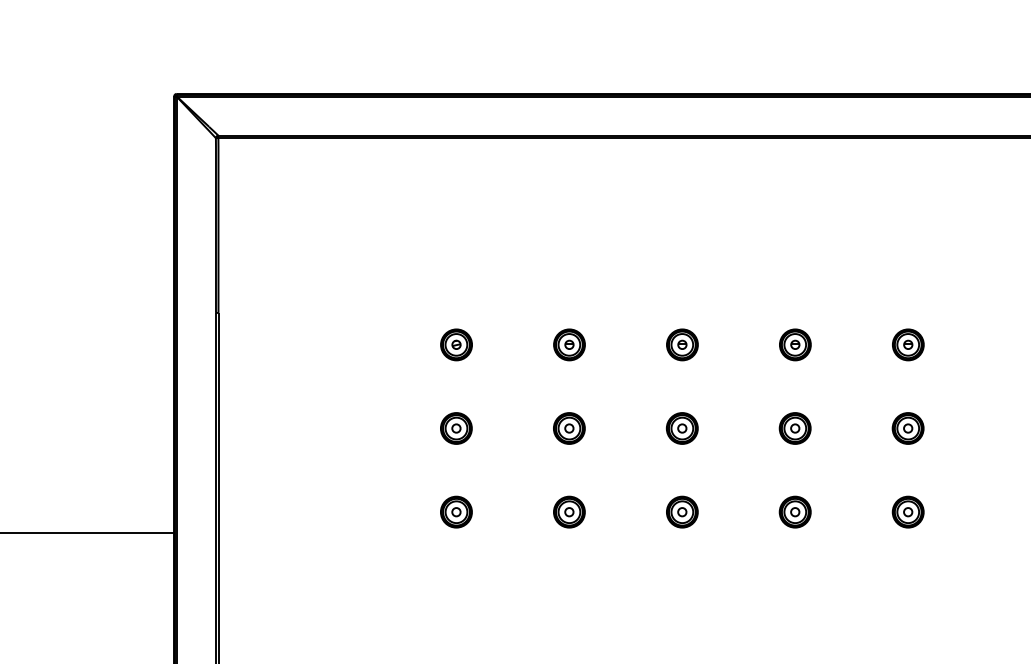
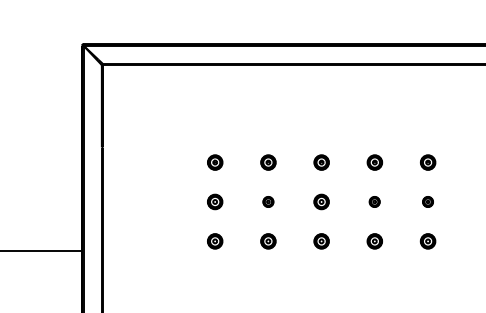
part: (569, 427) -> (268, 201), size x0.7
part: (794, 427) -> (374, 201), size x0.7
part: (906, 427) -> (427, 201), size x0.7

